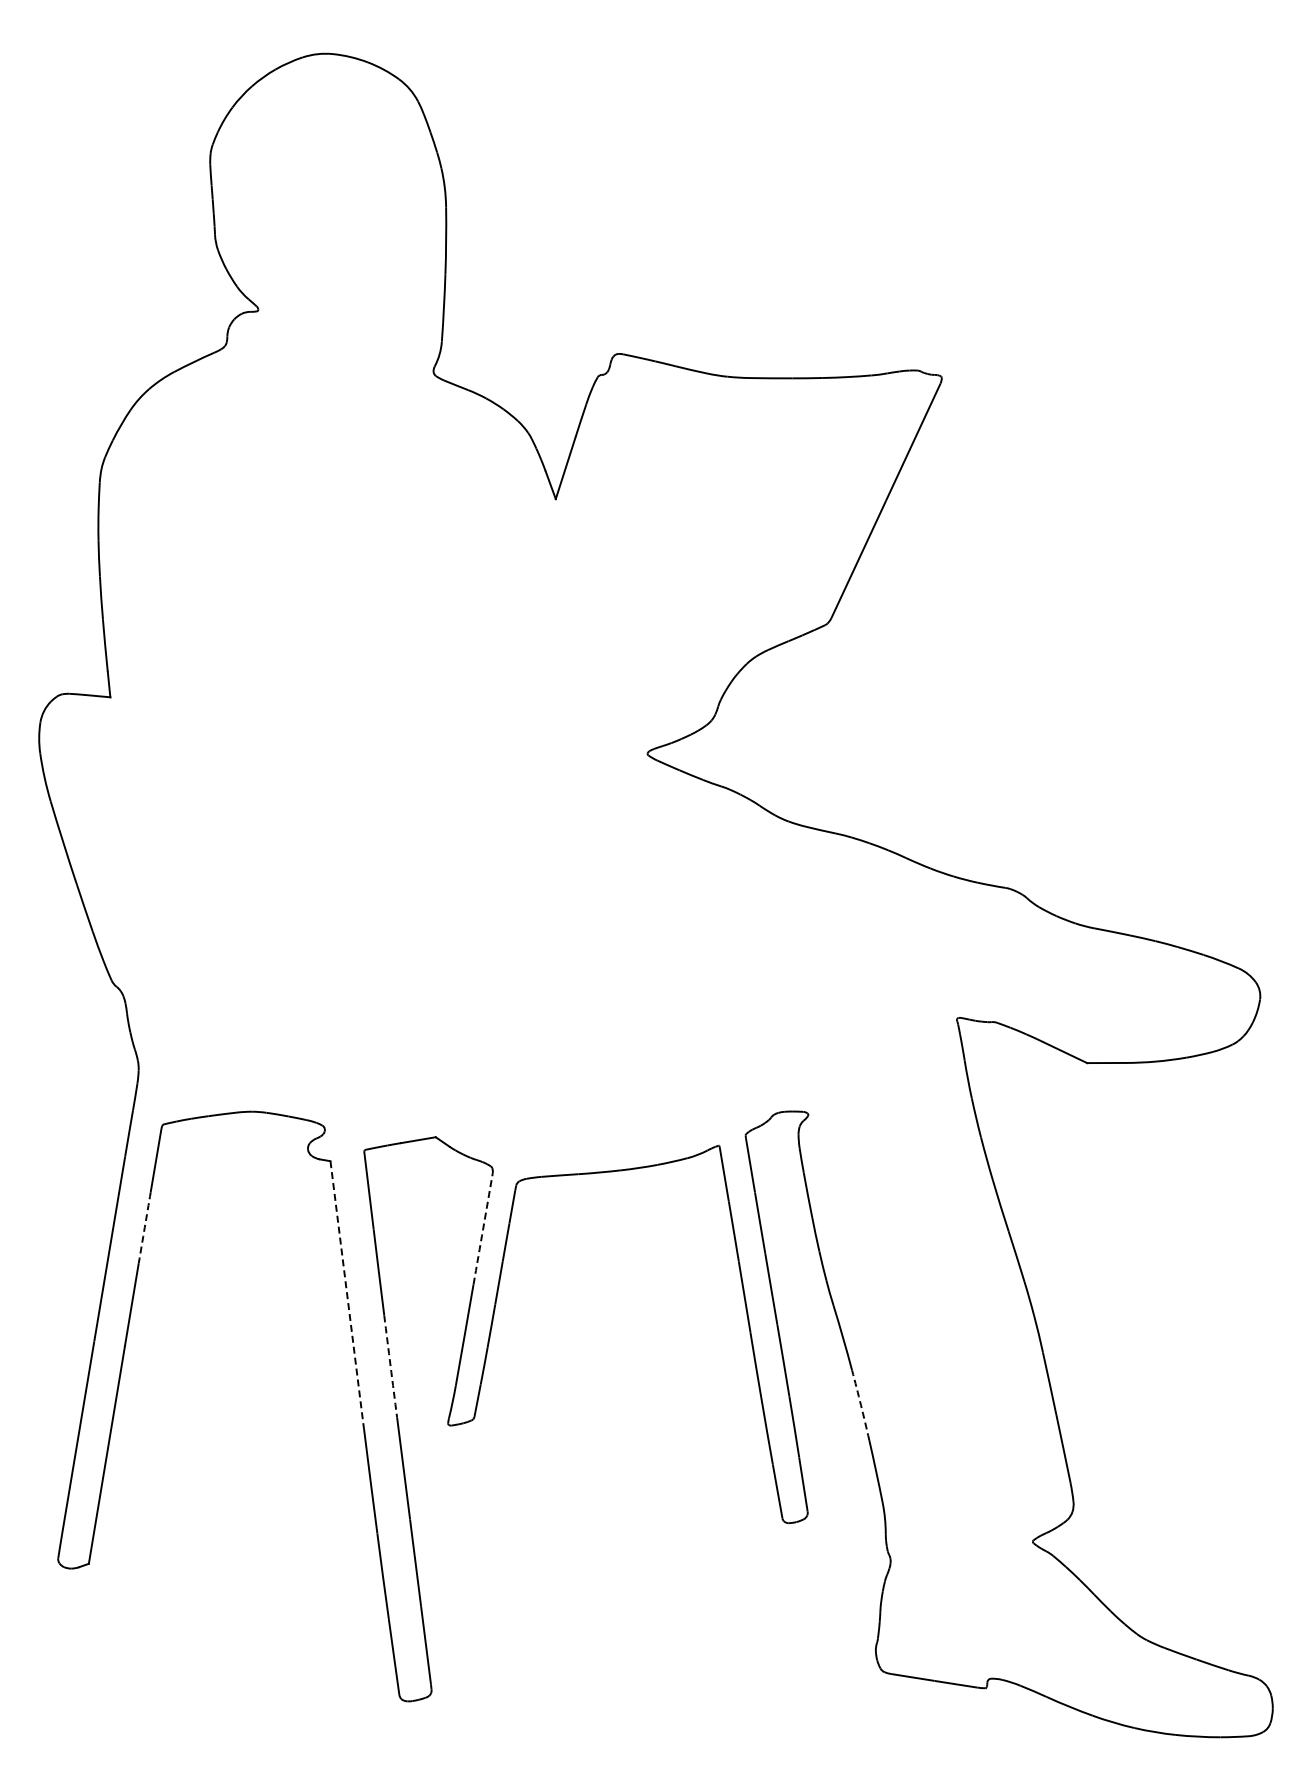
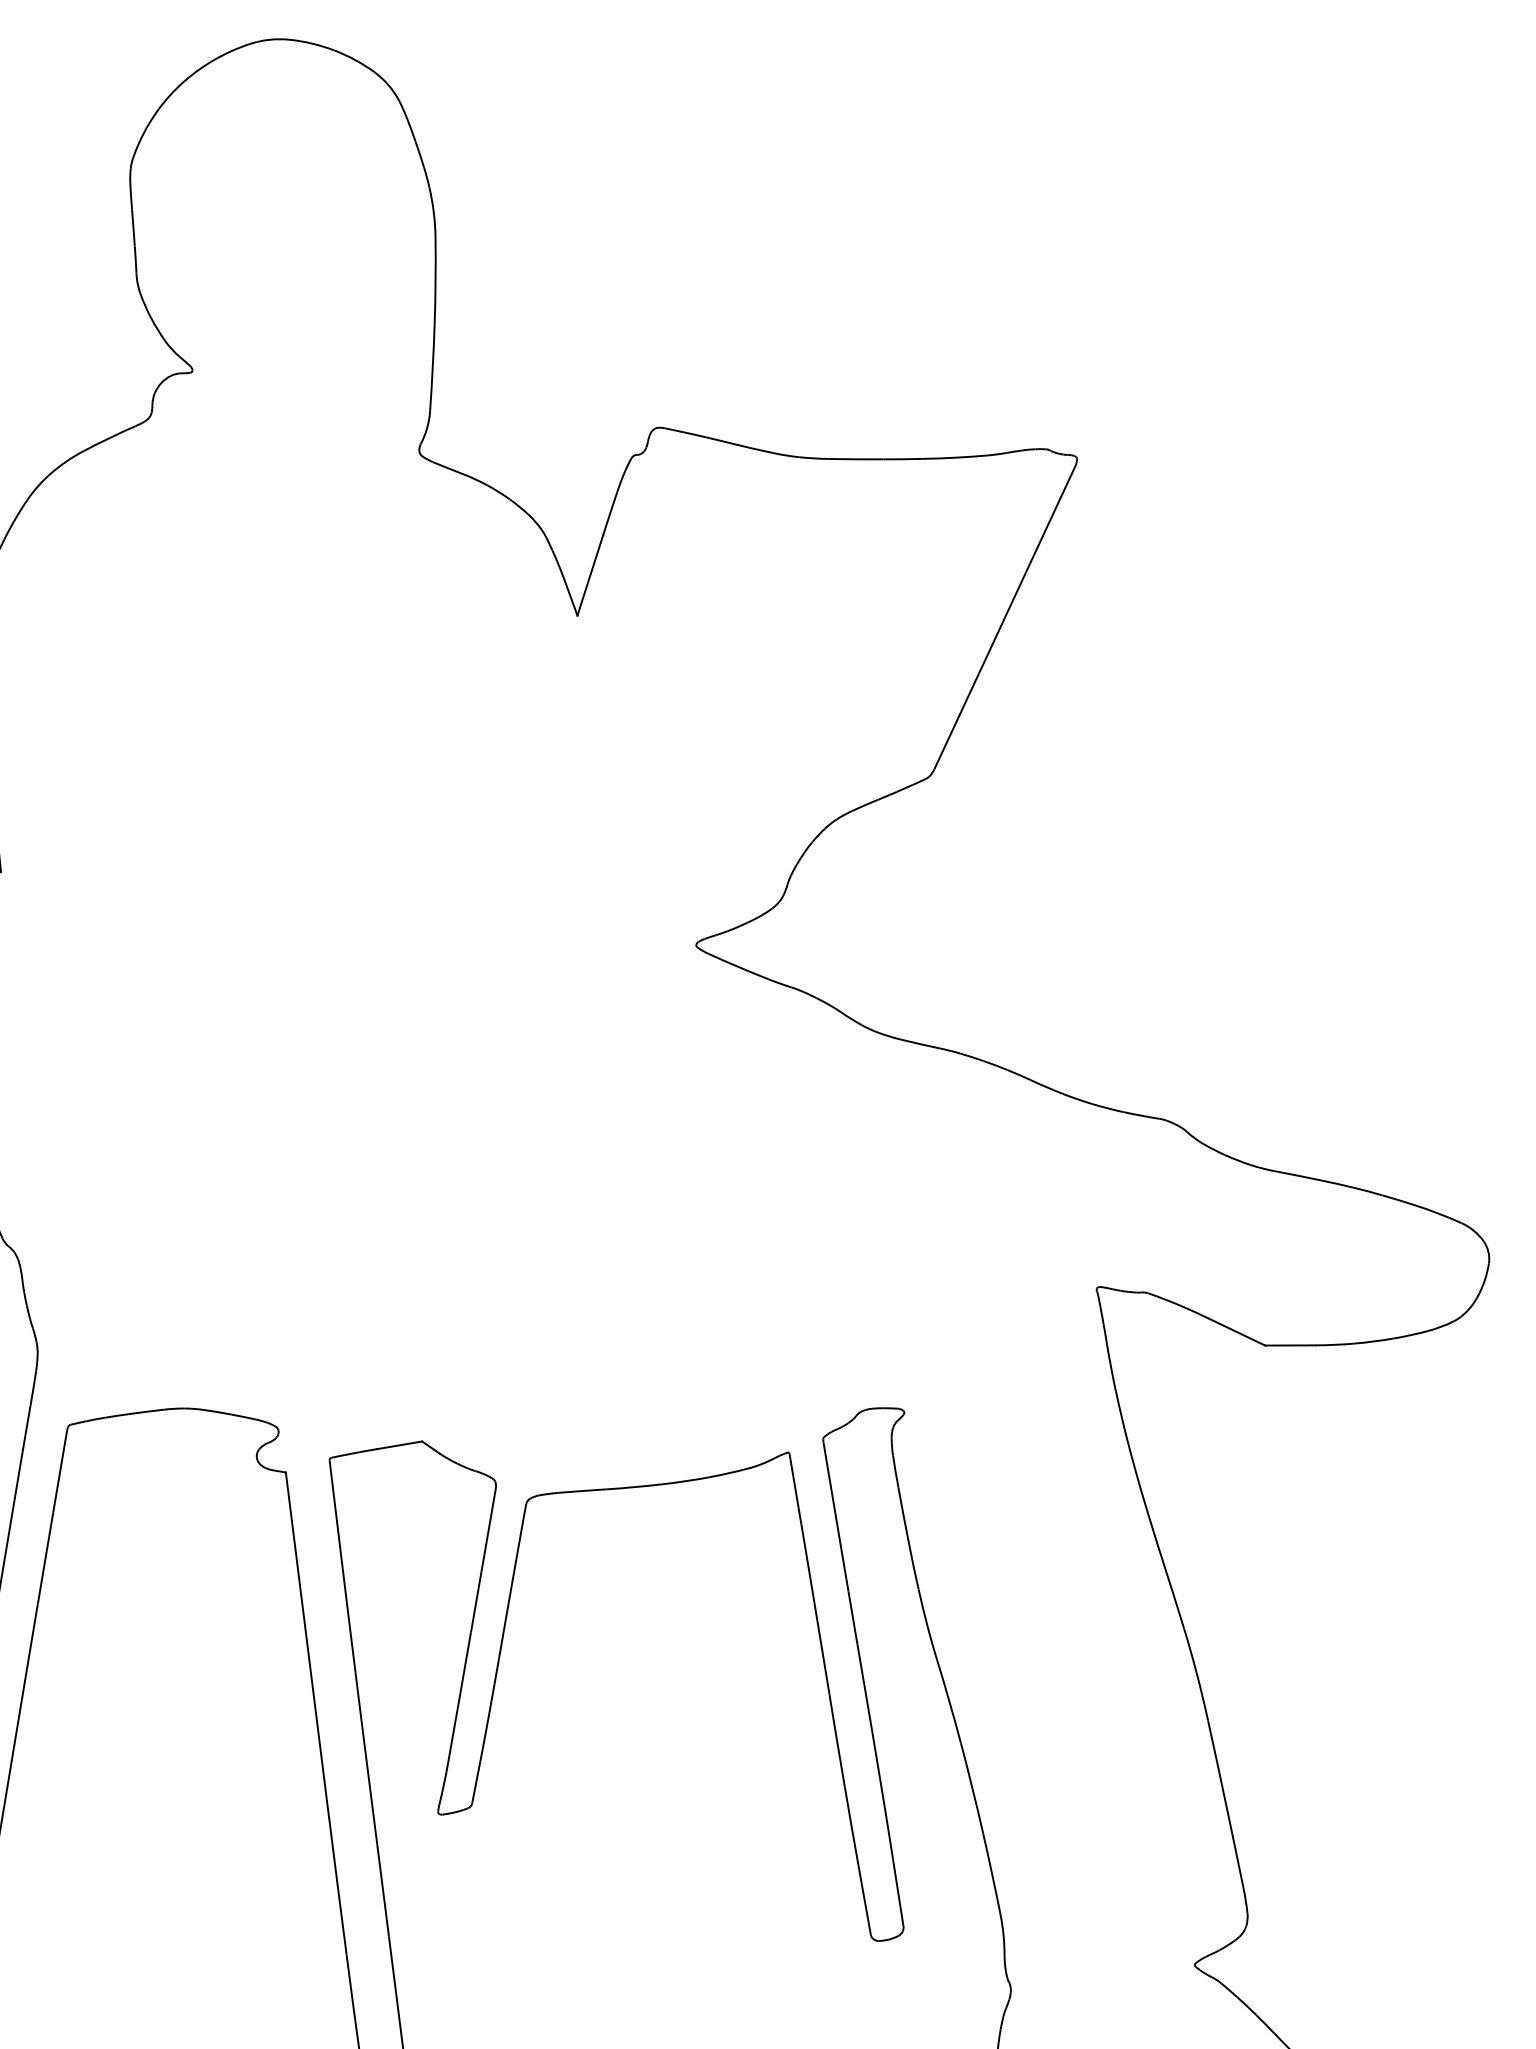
arc: (144, 1227) -> (45, 1558), dashed -> solid
arc: (483, 1228) -> (483, 1559), dashed -> solid
line: (347, 1295) -> (307, 1646), dashed -> solid
arc: (390, 1366) -> (363, 1738), dashed -> solid
arc: (860, 1405) -> (971, 1788), dashed -> solid

